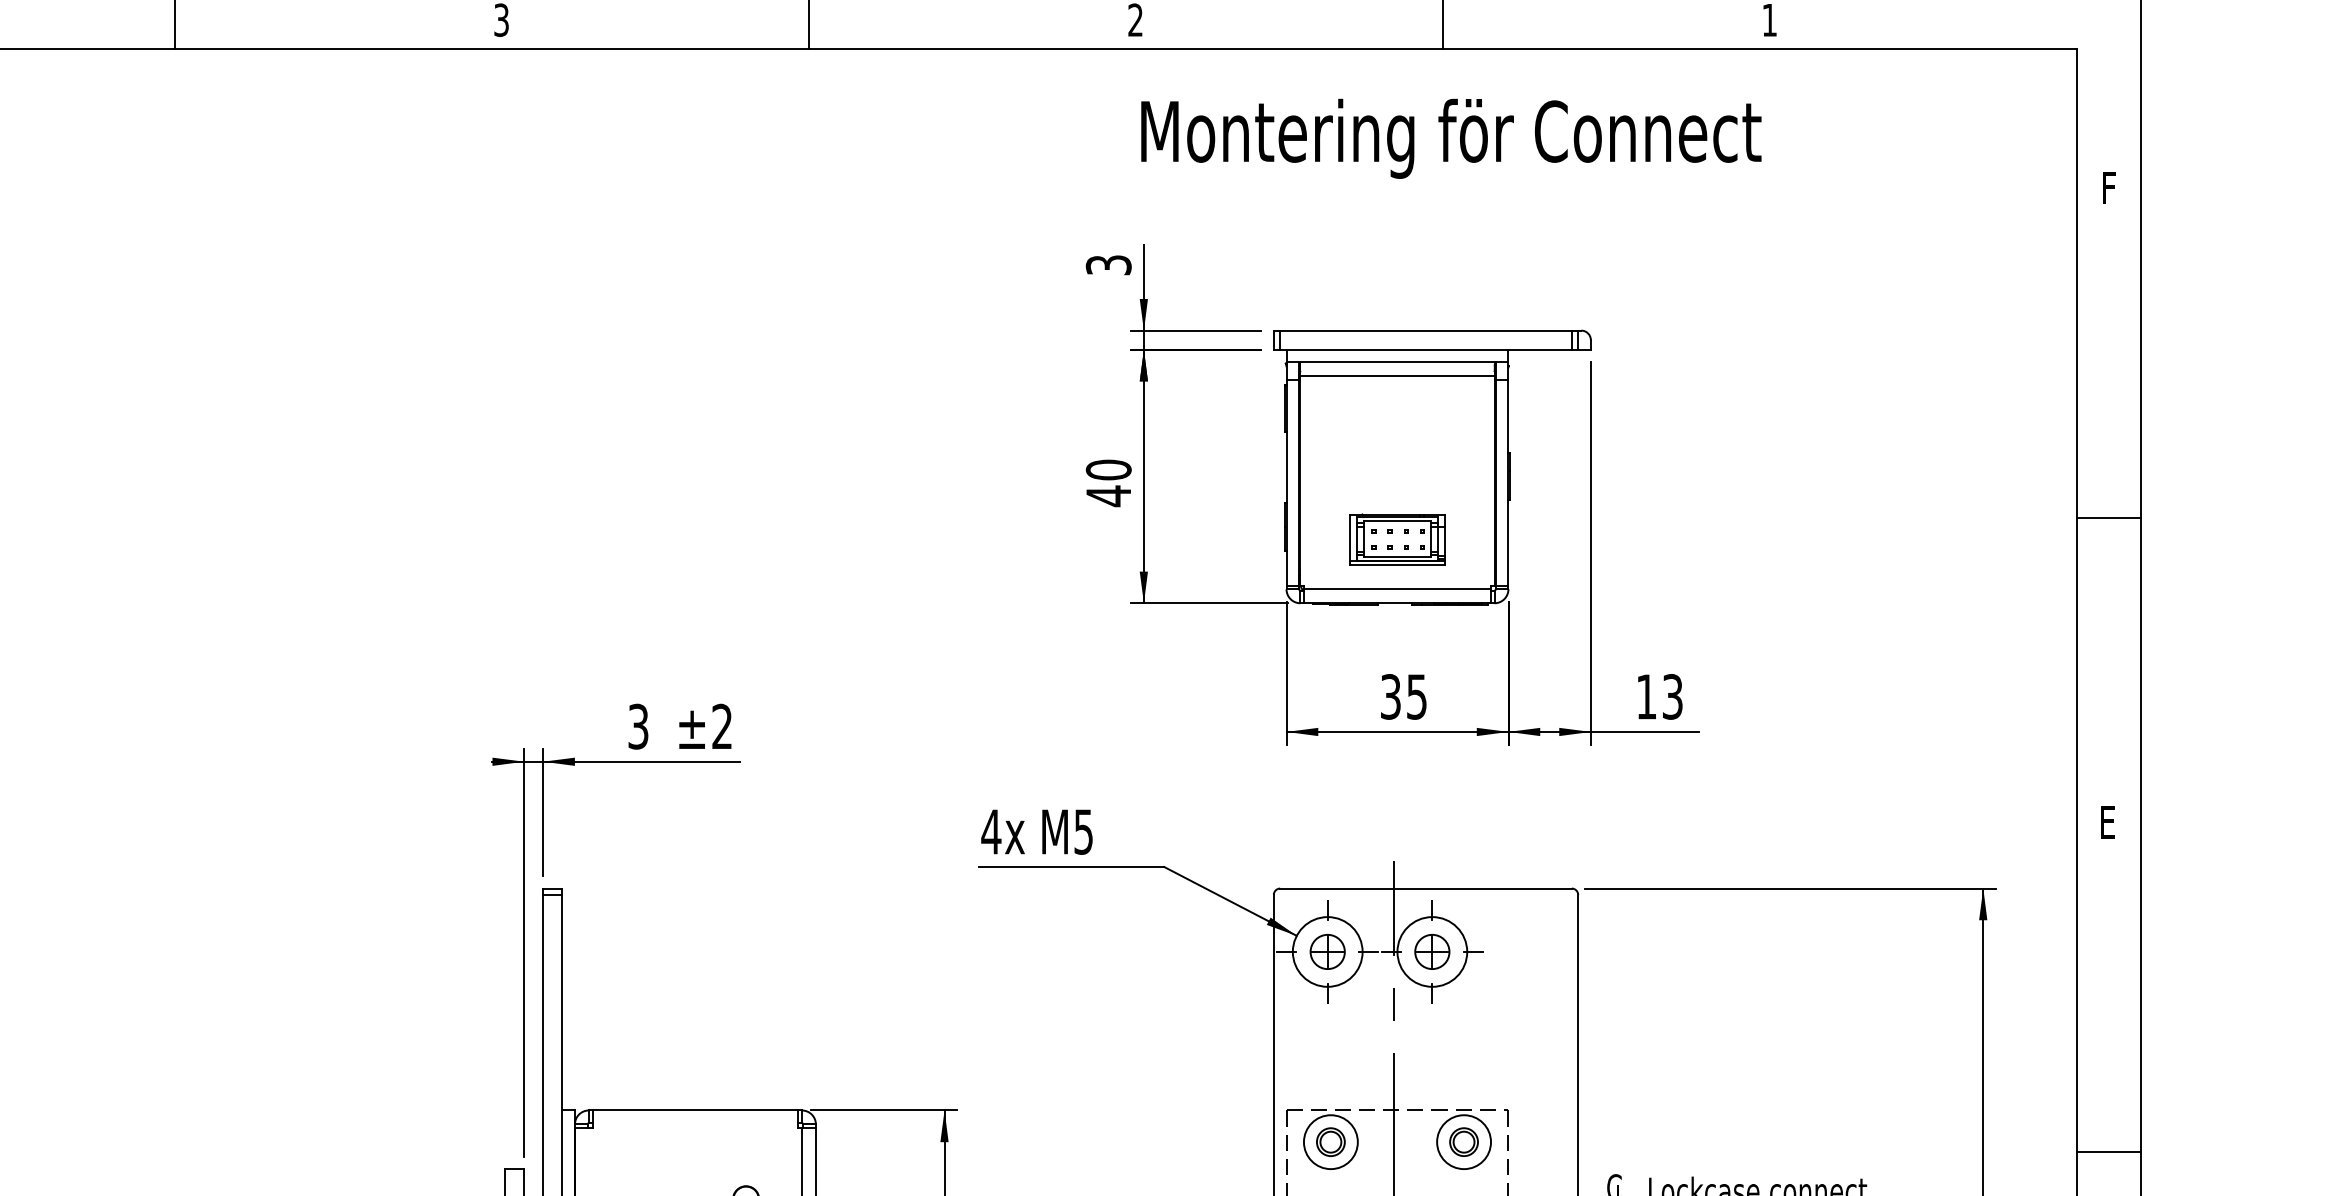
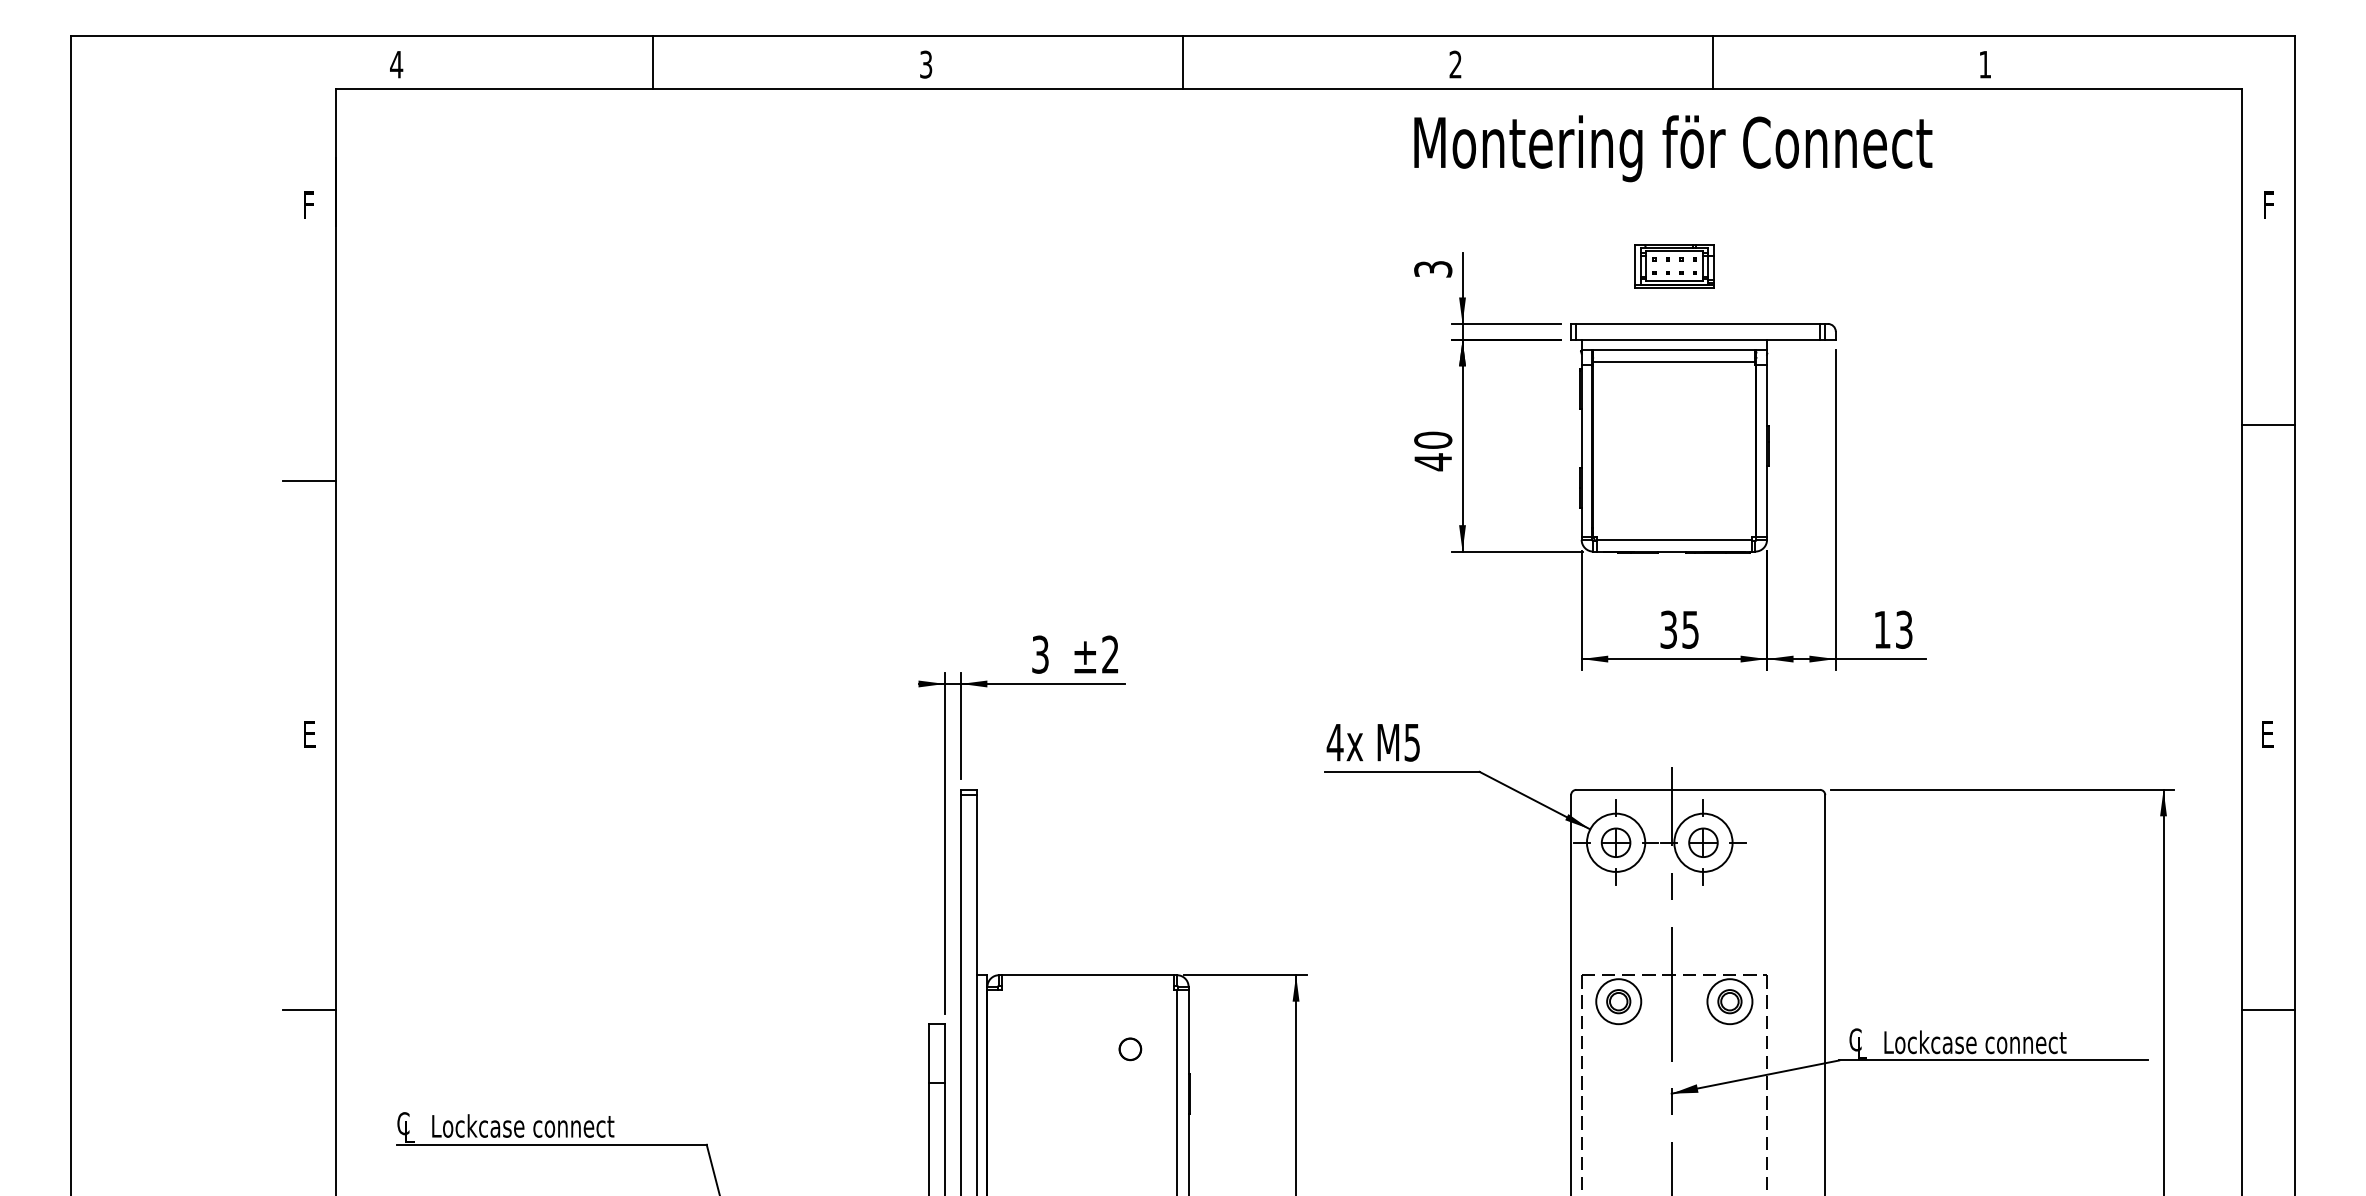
text: (1451, 138) -> (1673, 148), moved
line: (2108, 518) -> (2268, 424), moved
part: (1397, 539) -> (1674, 266), moved

